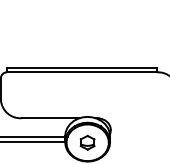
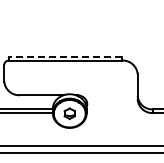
line: (82, 66) -> (65, 56), solid -> dashed

